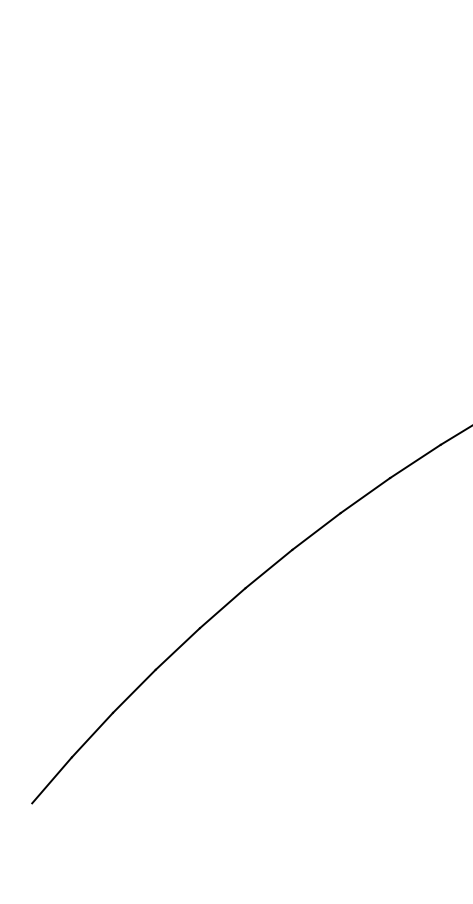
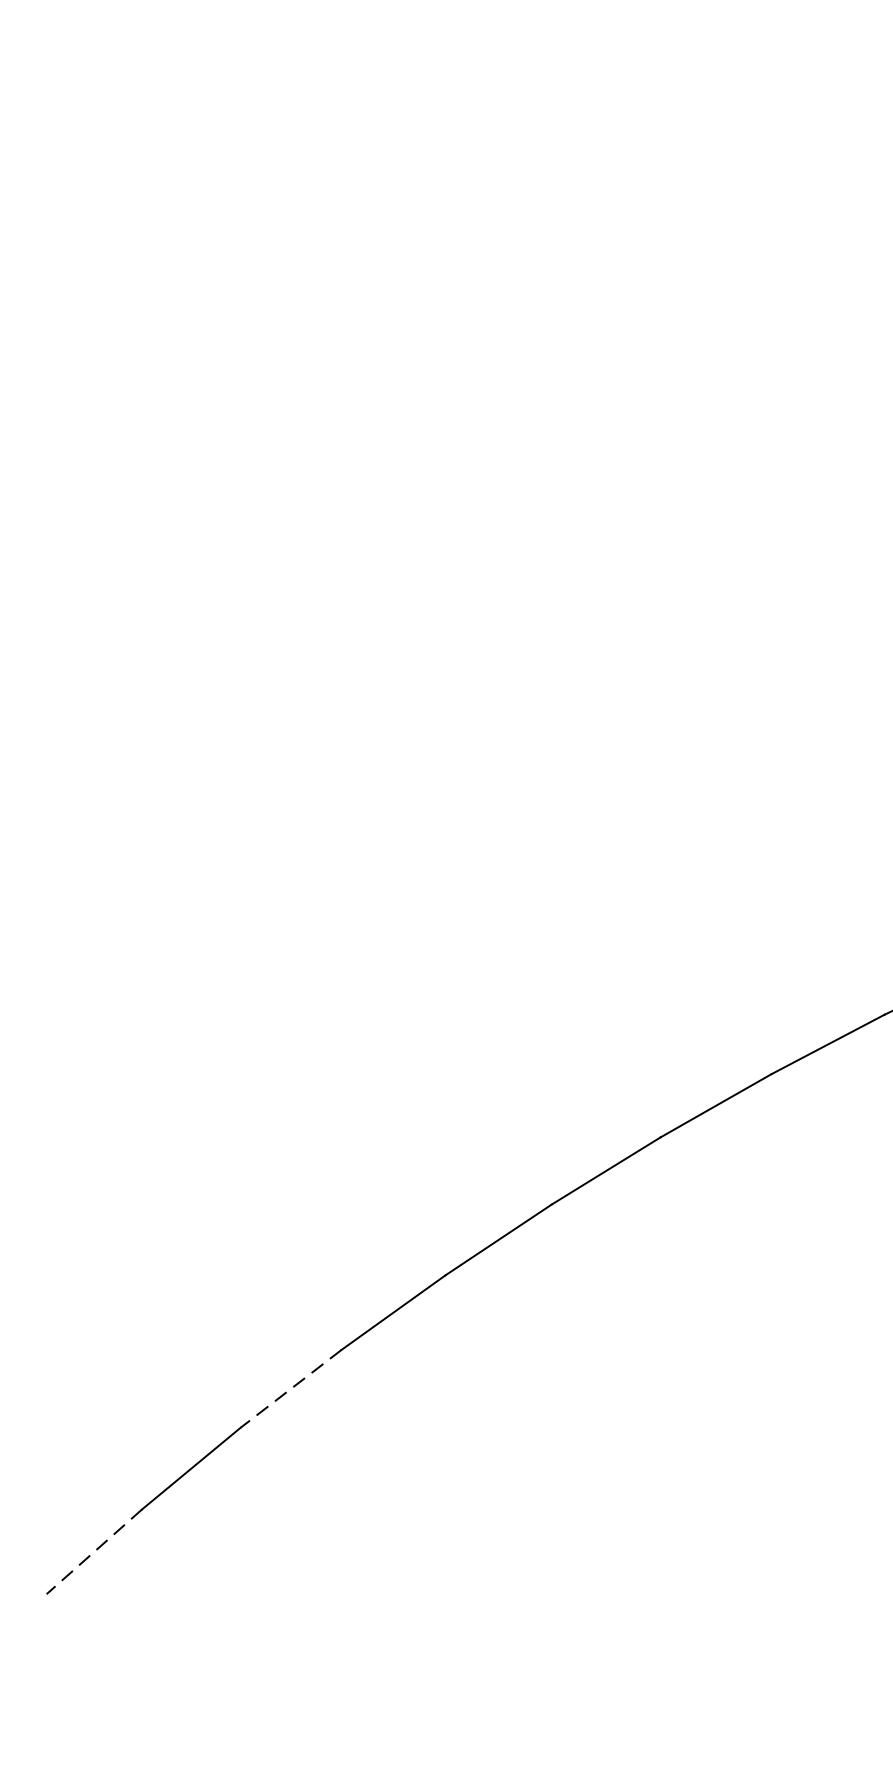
line: (133, 691) -> (289, 1388), solid -> dashed
line: (51, 780) -> (93, 1551), solid -> dashed

